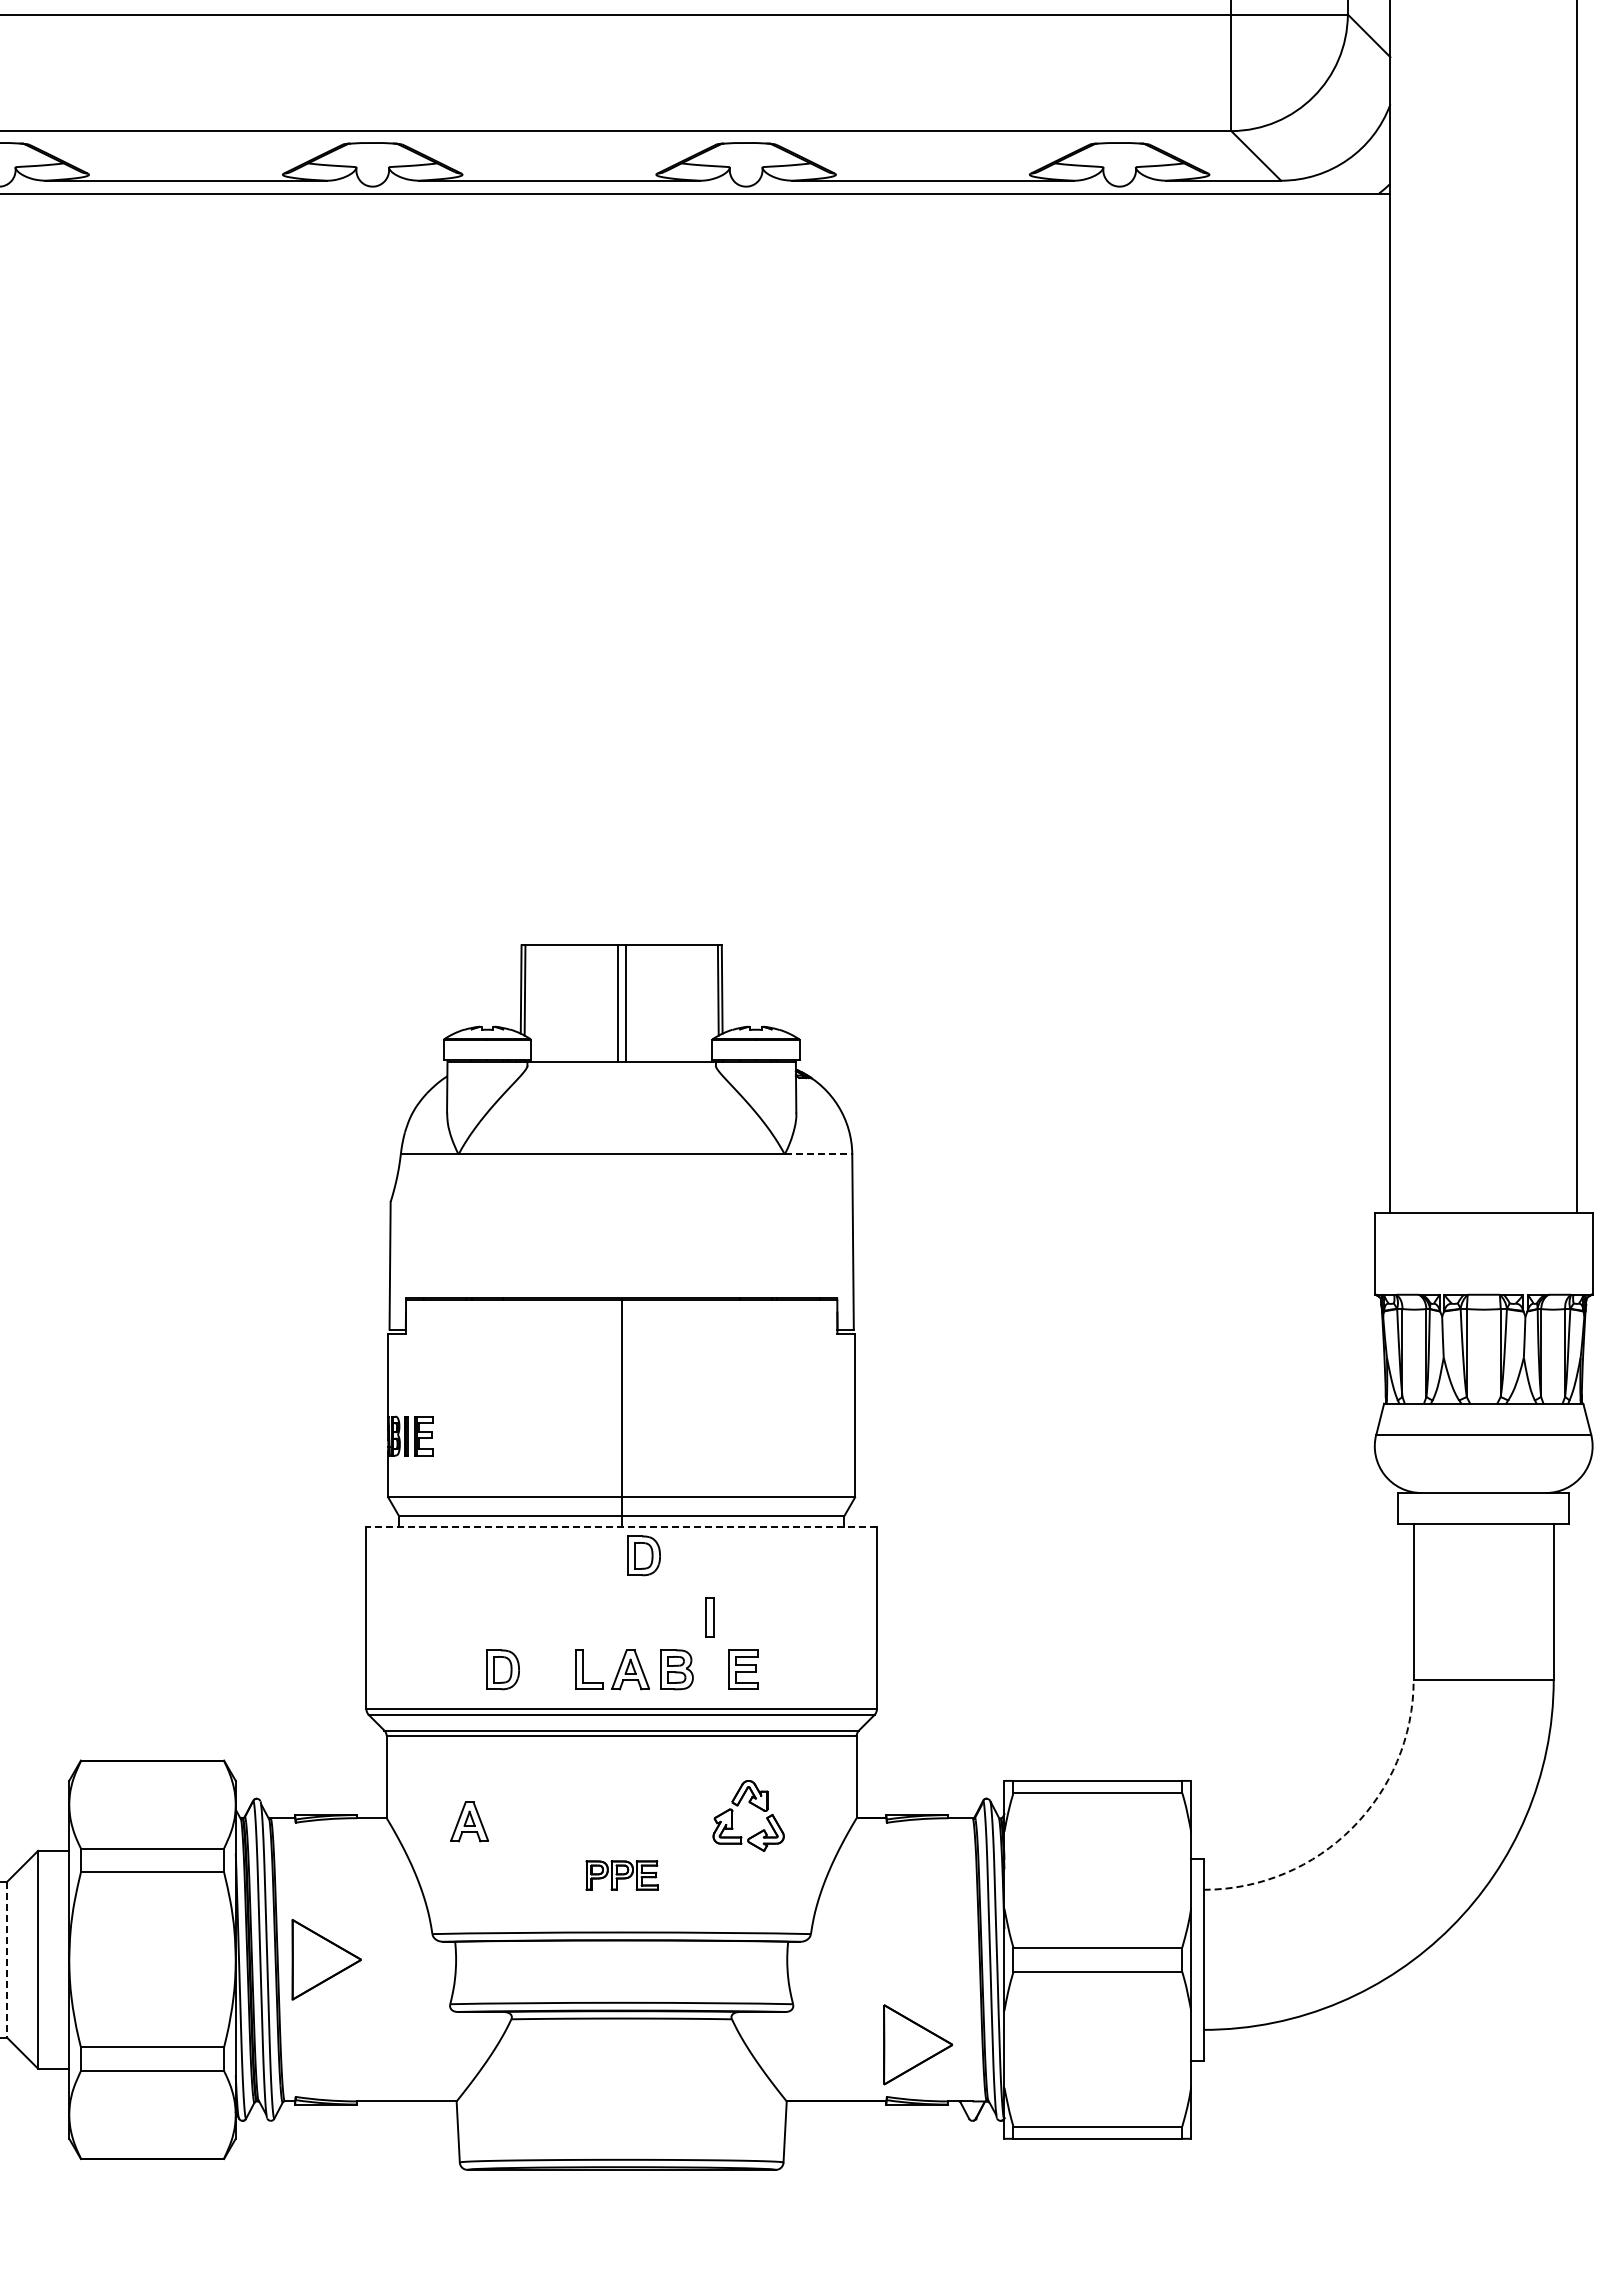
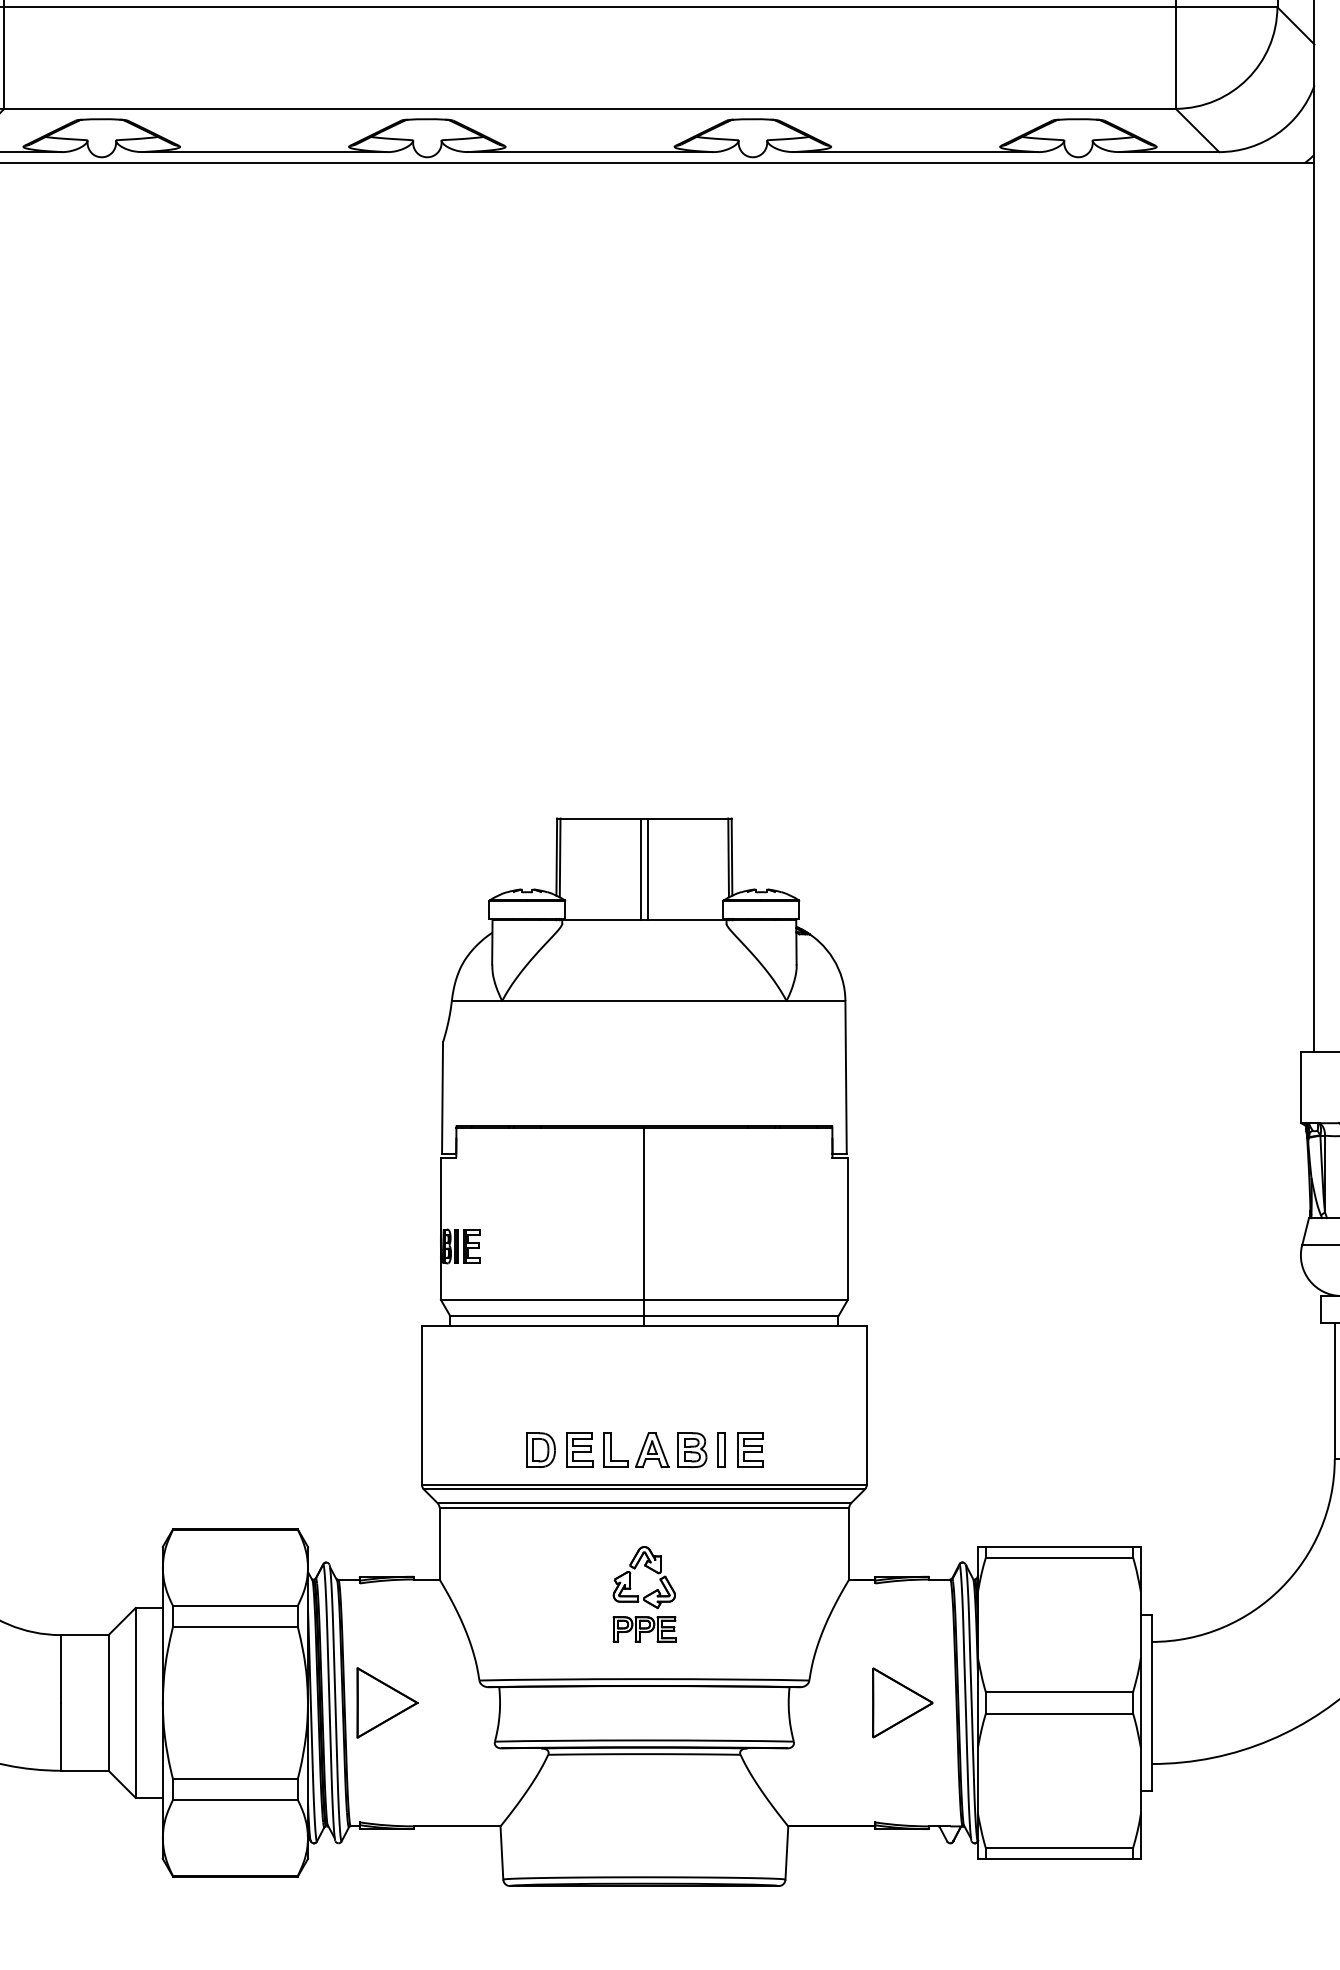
line: (818, 1154) -> (815, 1000), dashed -> solid
line: (621, 1527) -> (644, 1326), dashed -> solid
part: (643, 1555) -> (663, 1350), removed
part: (709, 1617) -> (720, 1449), moved
part: (547, 1669) -> (579, 1449), added
part: (754, 1806) -> (649, 1569), moved
part: (469, 1821) -> (511, 1582), removed
arc: (1352, 1828) -> (1281, 1588), dashed -> solid
line: (7, 1959) -> (109, 1702), dashed -> solid
part: (918, 2044) -> (903, 1702), moved

